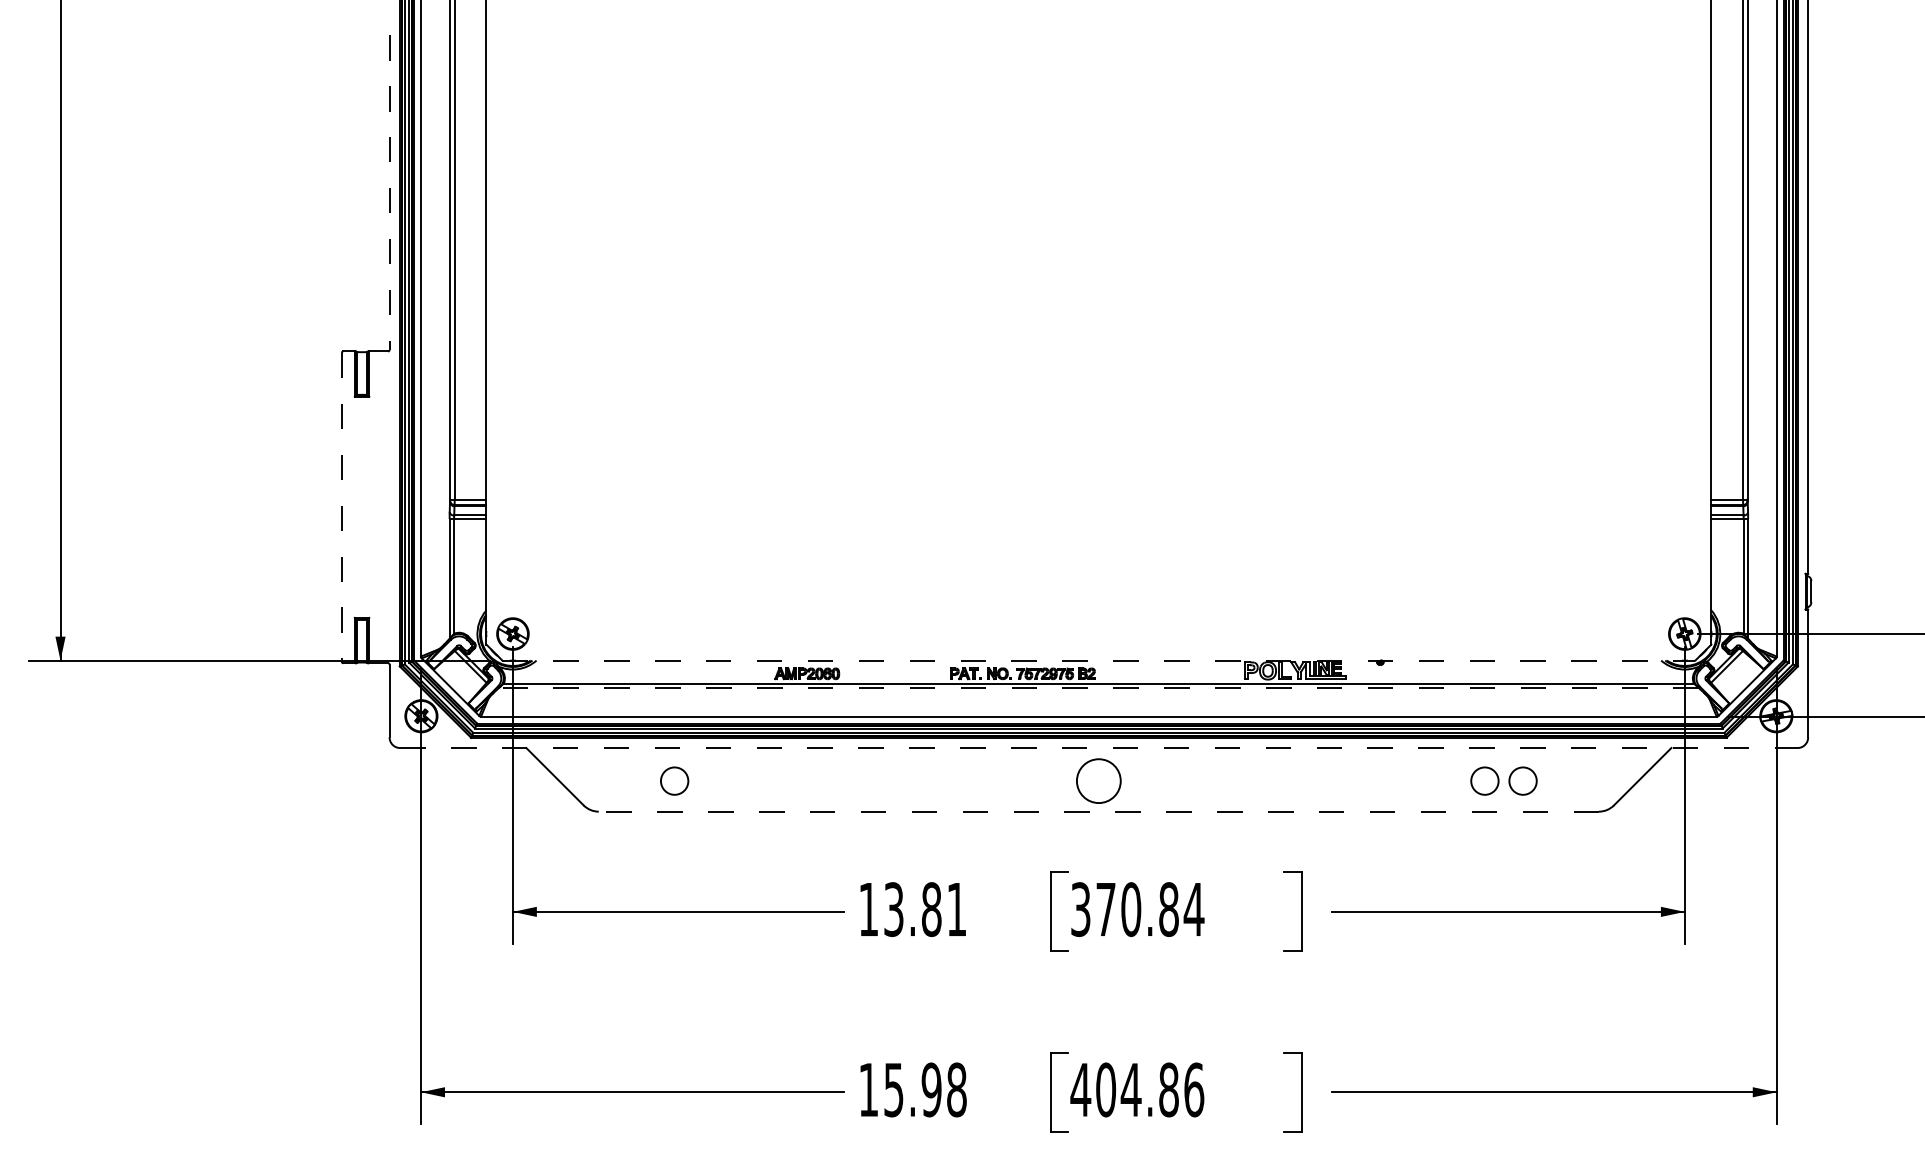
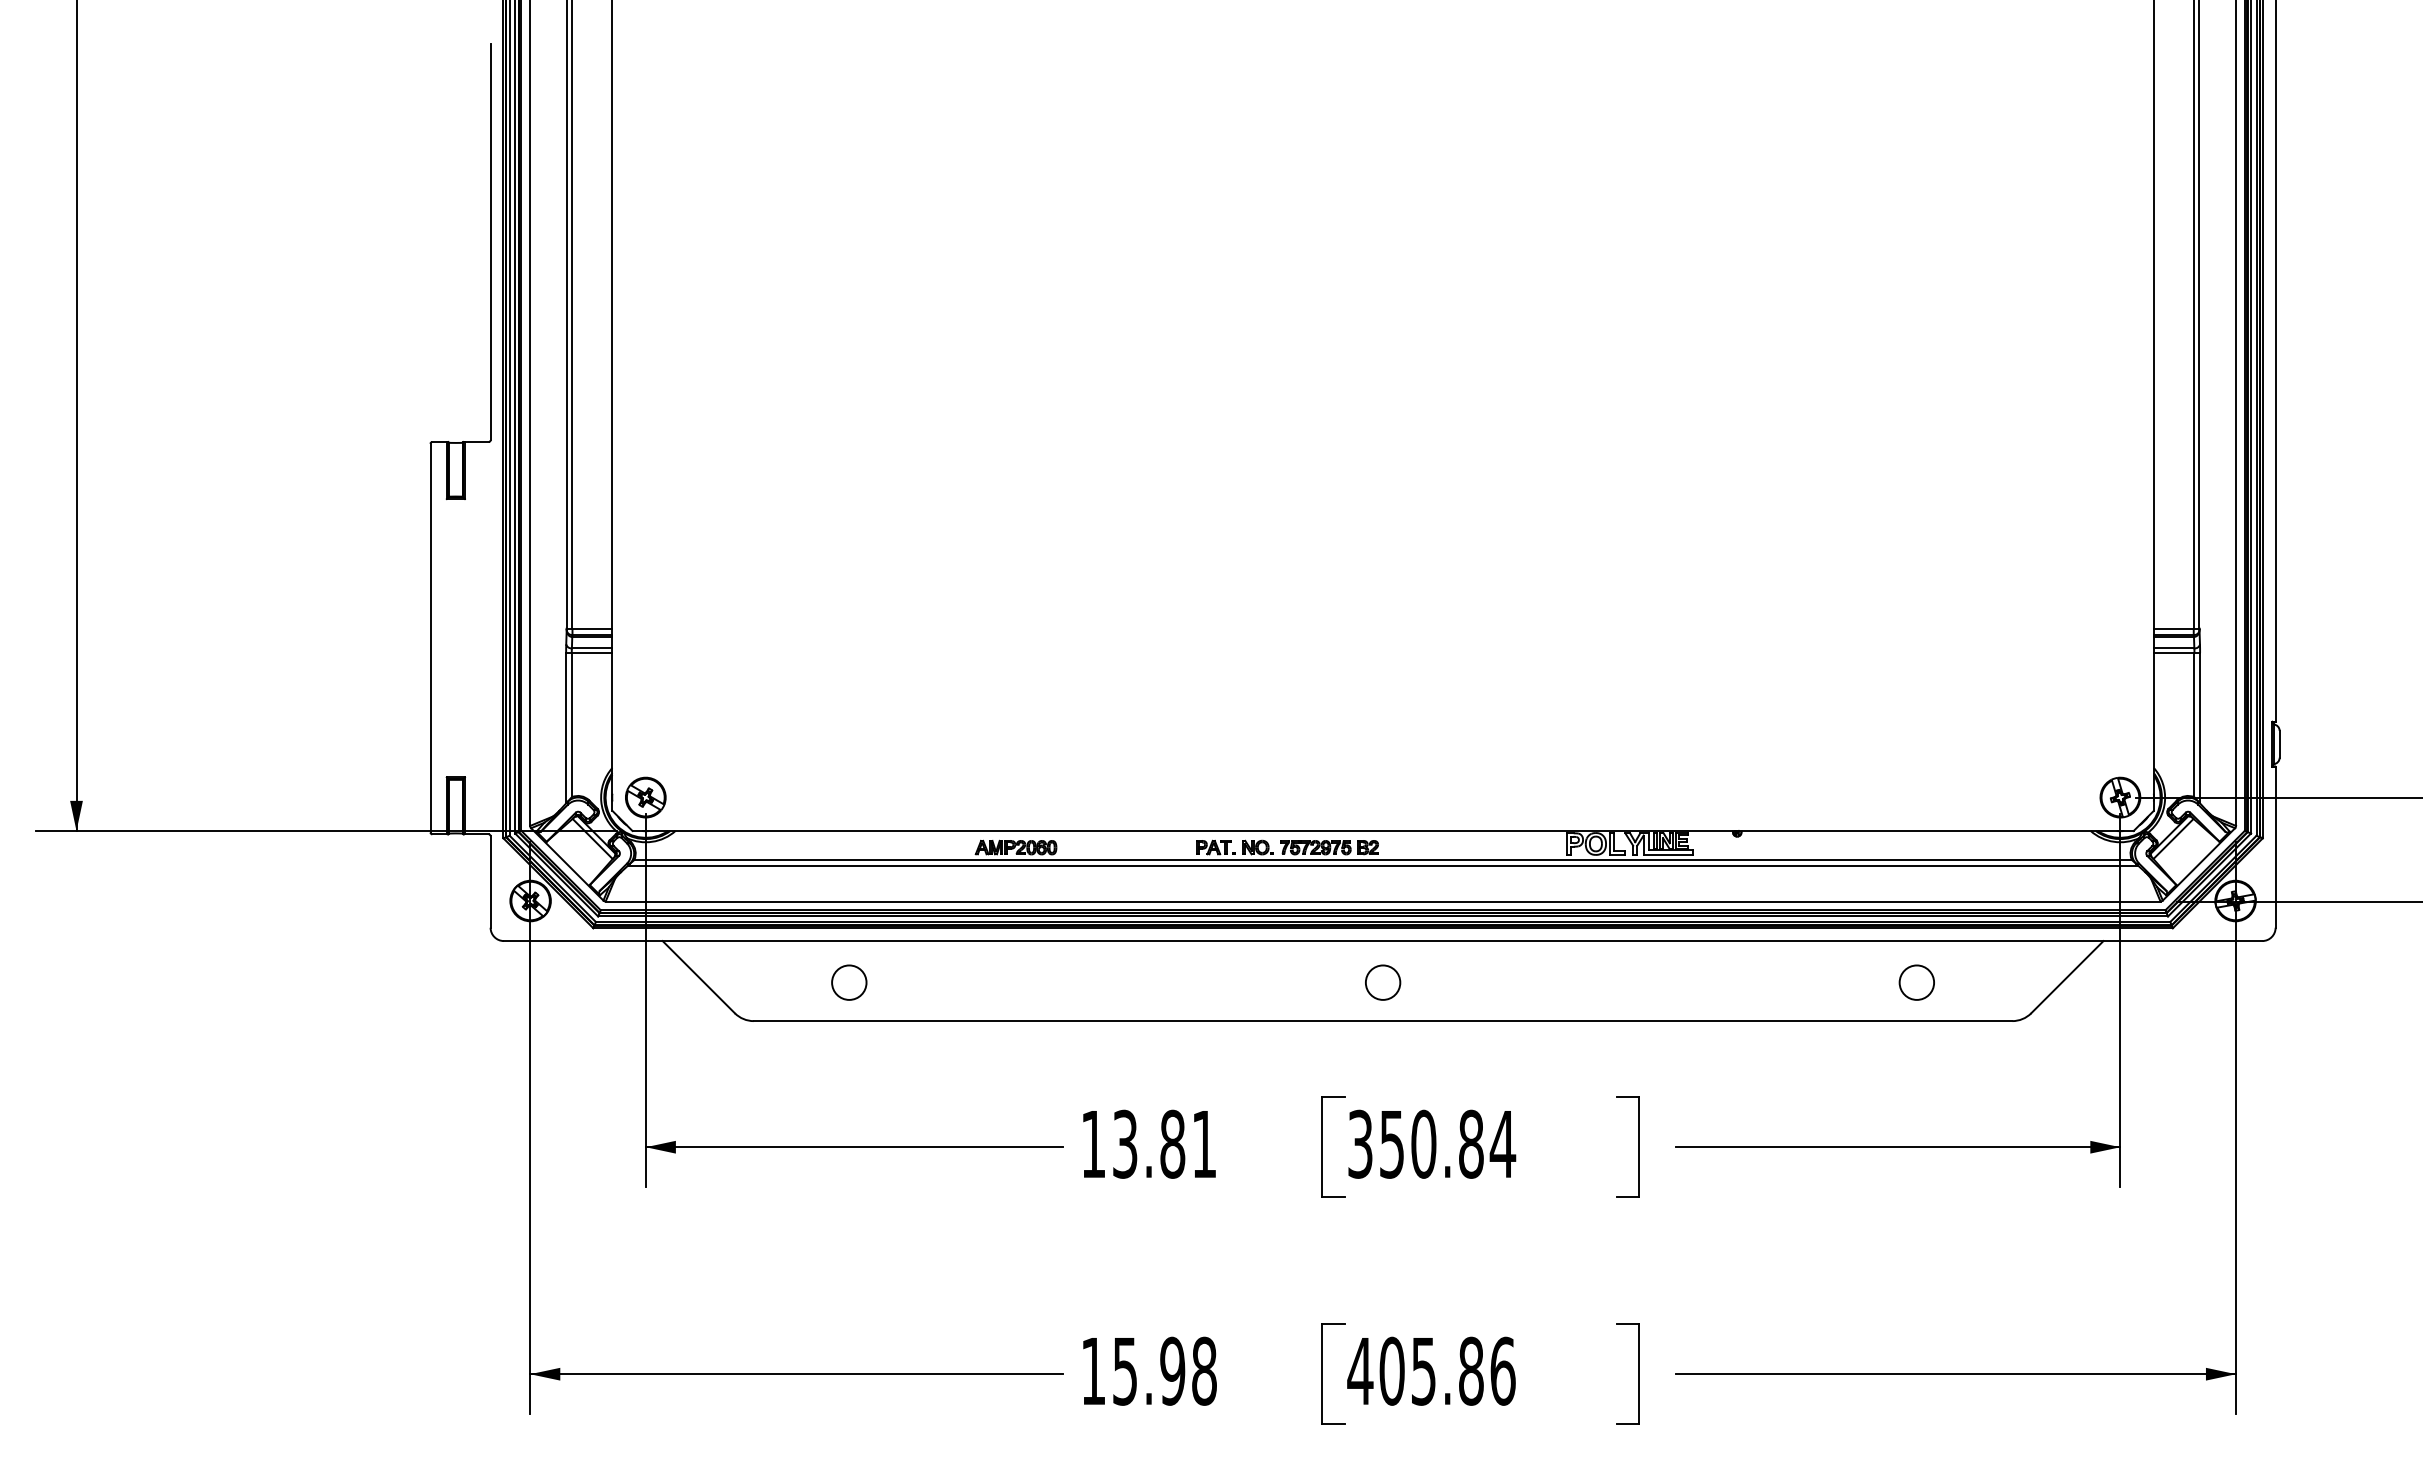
line: (389, 192) -> (490, 242), dashed -> solid
line: (341, 507) -> (430, 638), dashed -> solid
line: (1099, 660) -> (1383, 830), dashed -> solid
line: (1099, 688) -> (1383, 865), dashed -> solid
line: (1099, 748) -> (1383, 941), dashed -> solid
circle: (1098, 780) -> (1382, 982), size x0.62
circle: (1484, 780) -> (1868, 982), removed
line: (1098, 811) -> (1382, 1021), dashed -> solid
text: (1105, 909) -> (1391, 1144), 370.84 -> 350.84
text: (1130, 1090) -> (1423, 1371), 404.86 -> 405.86

